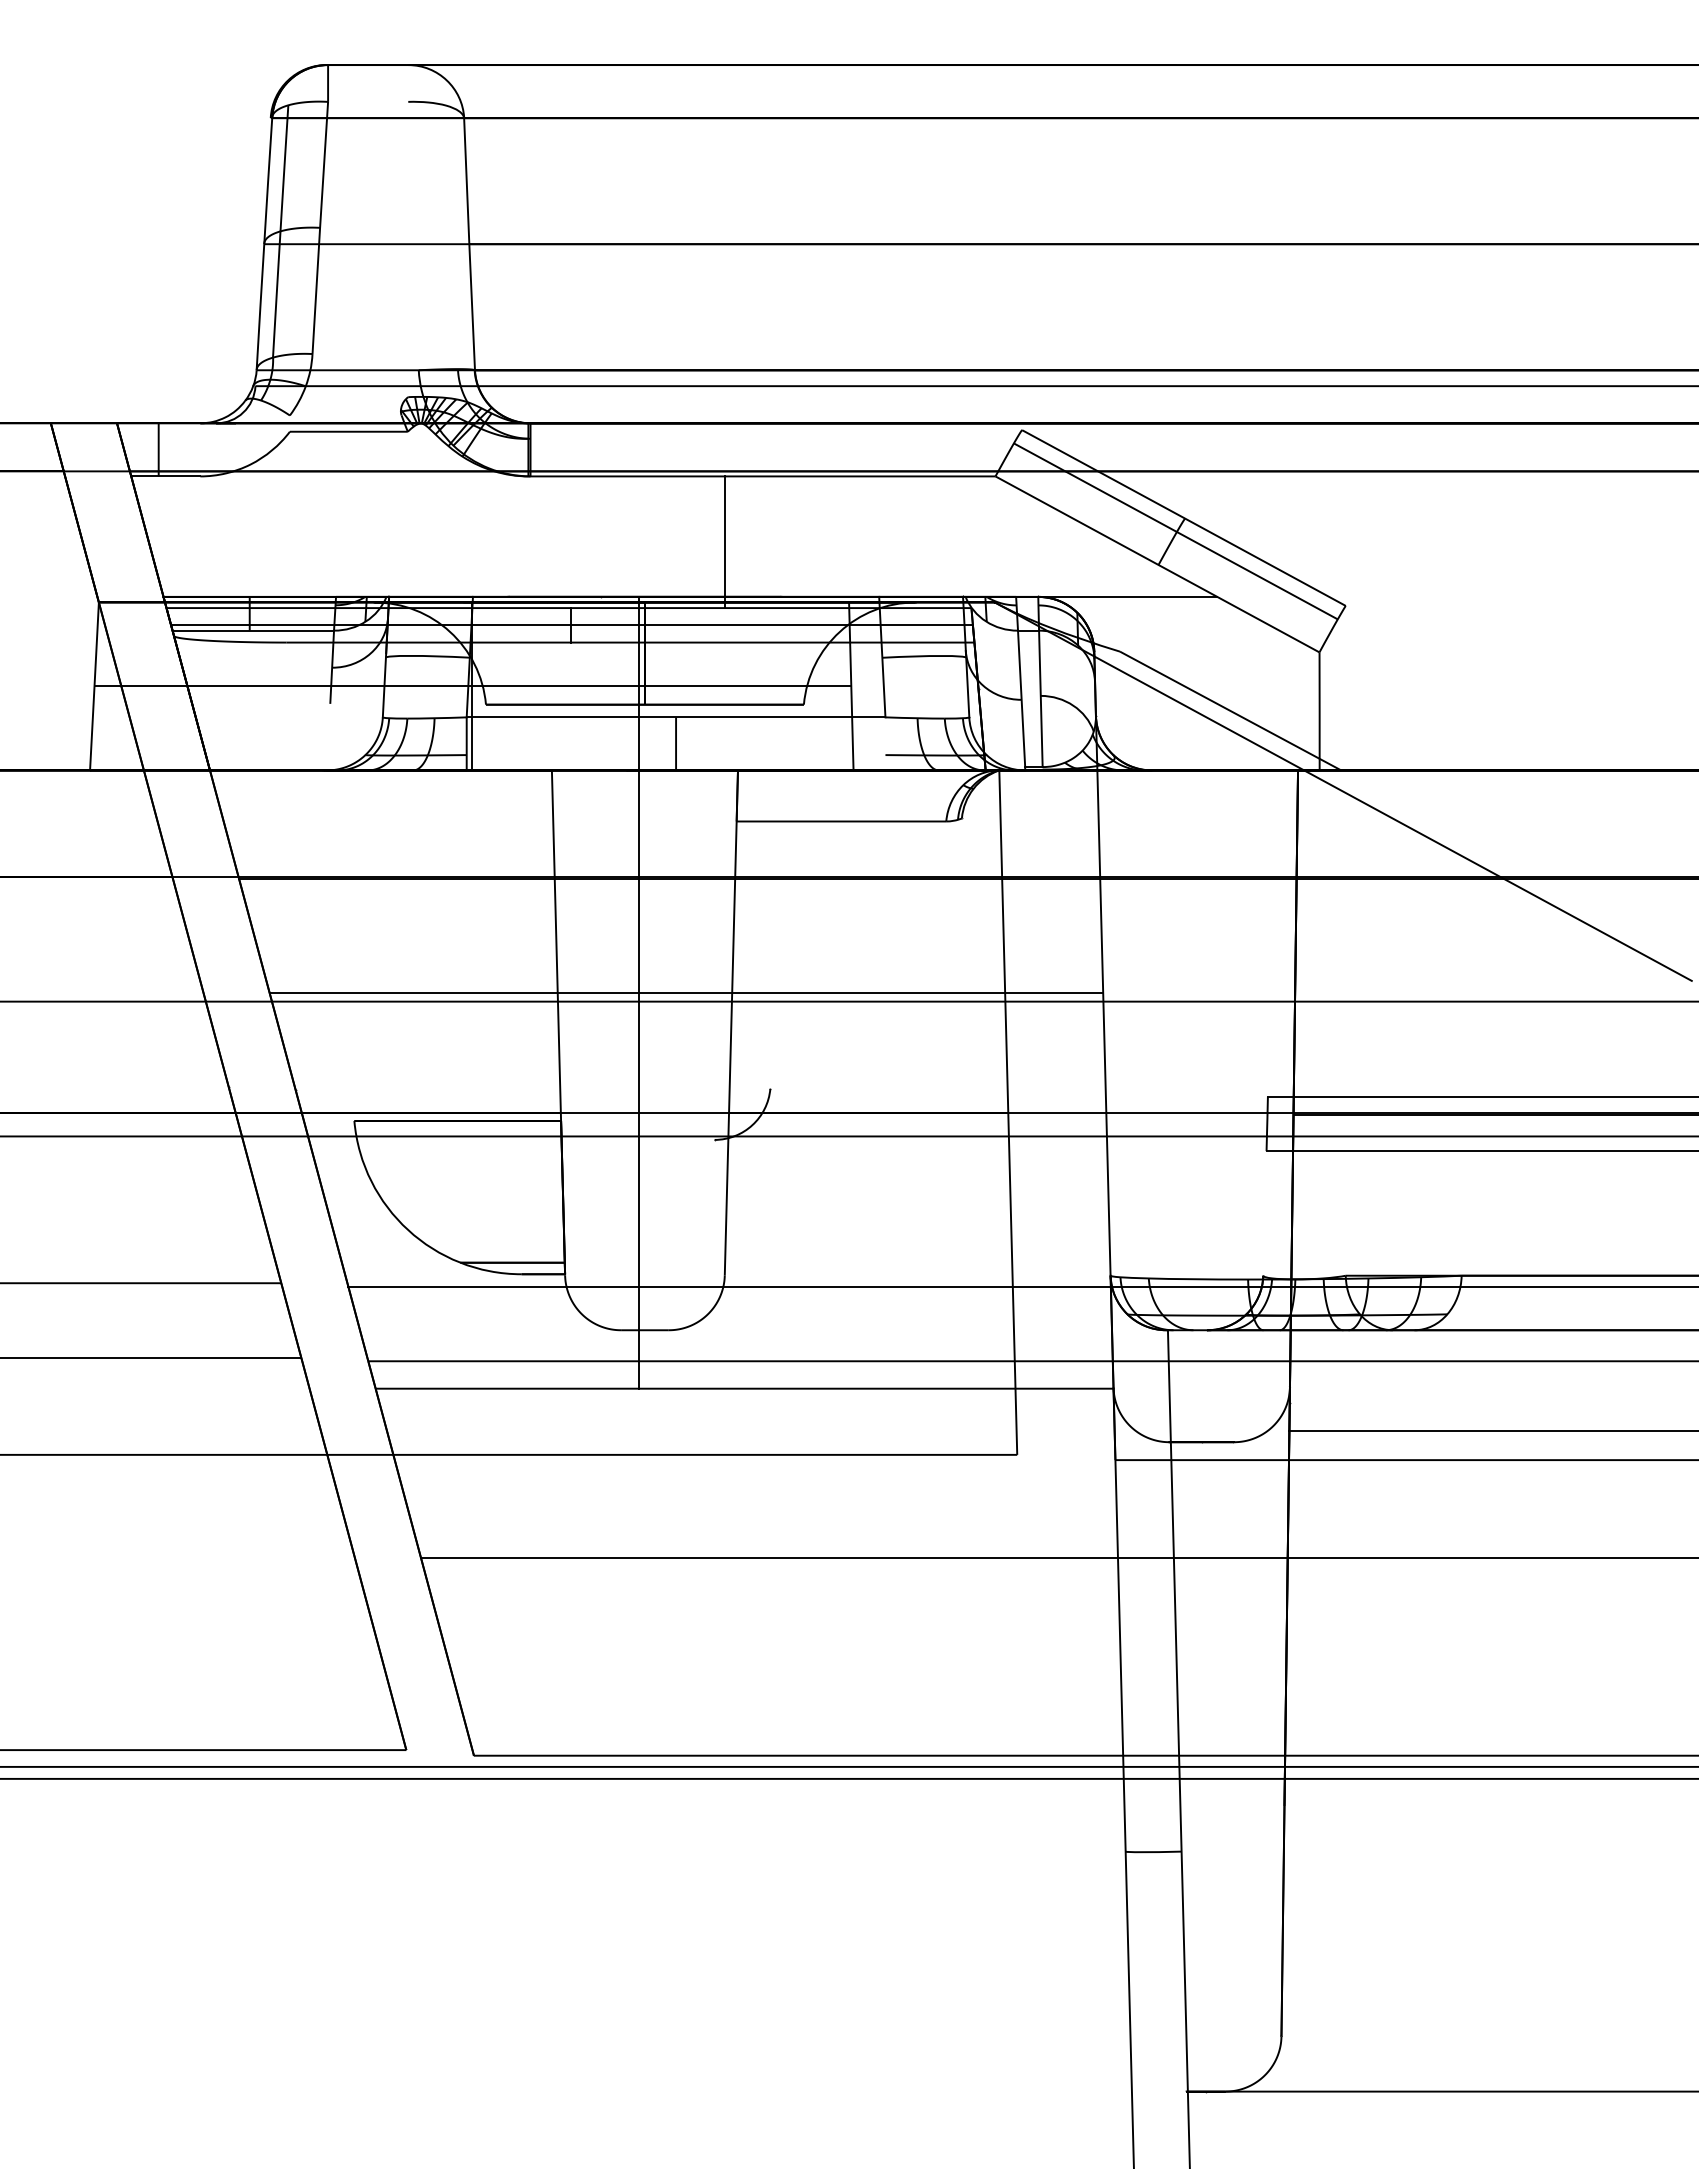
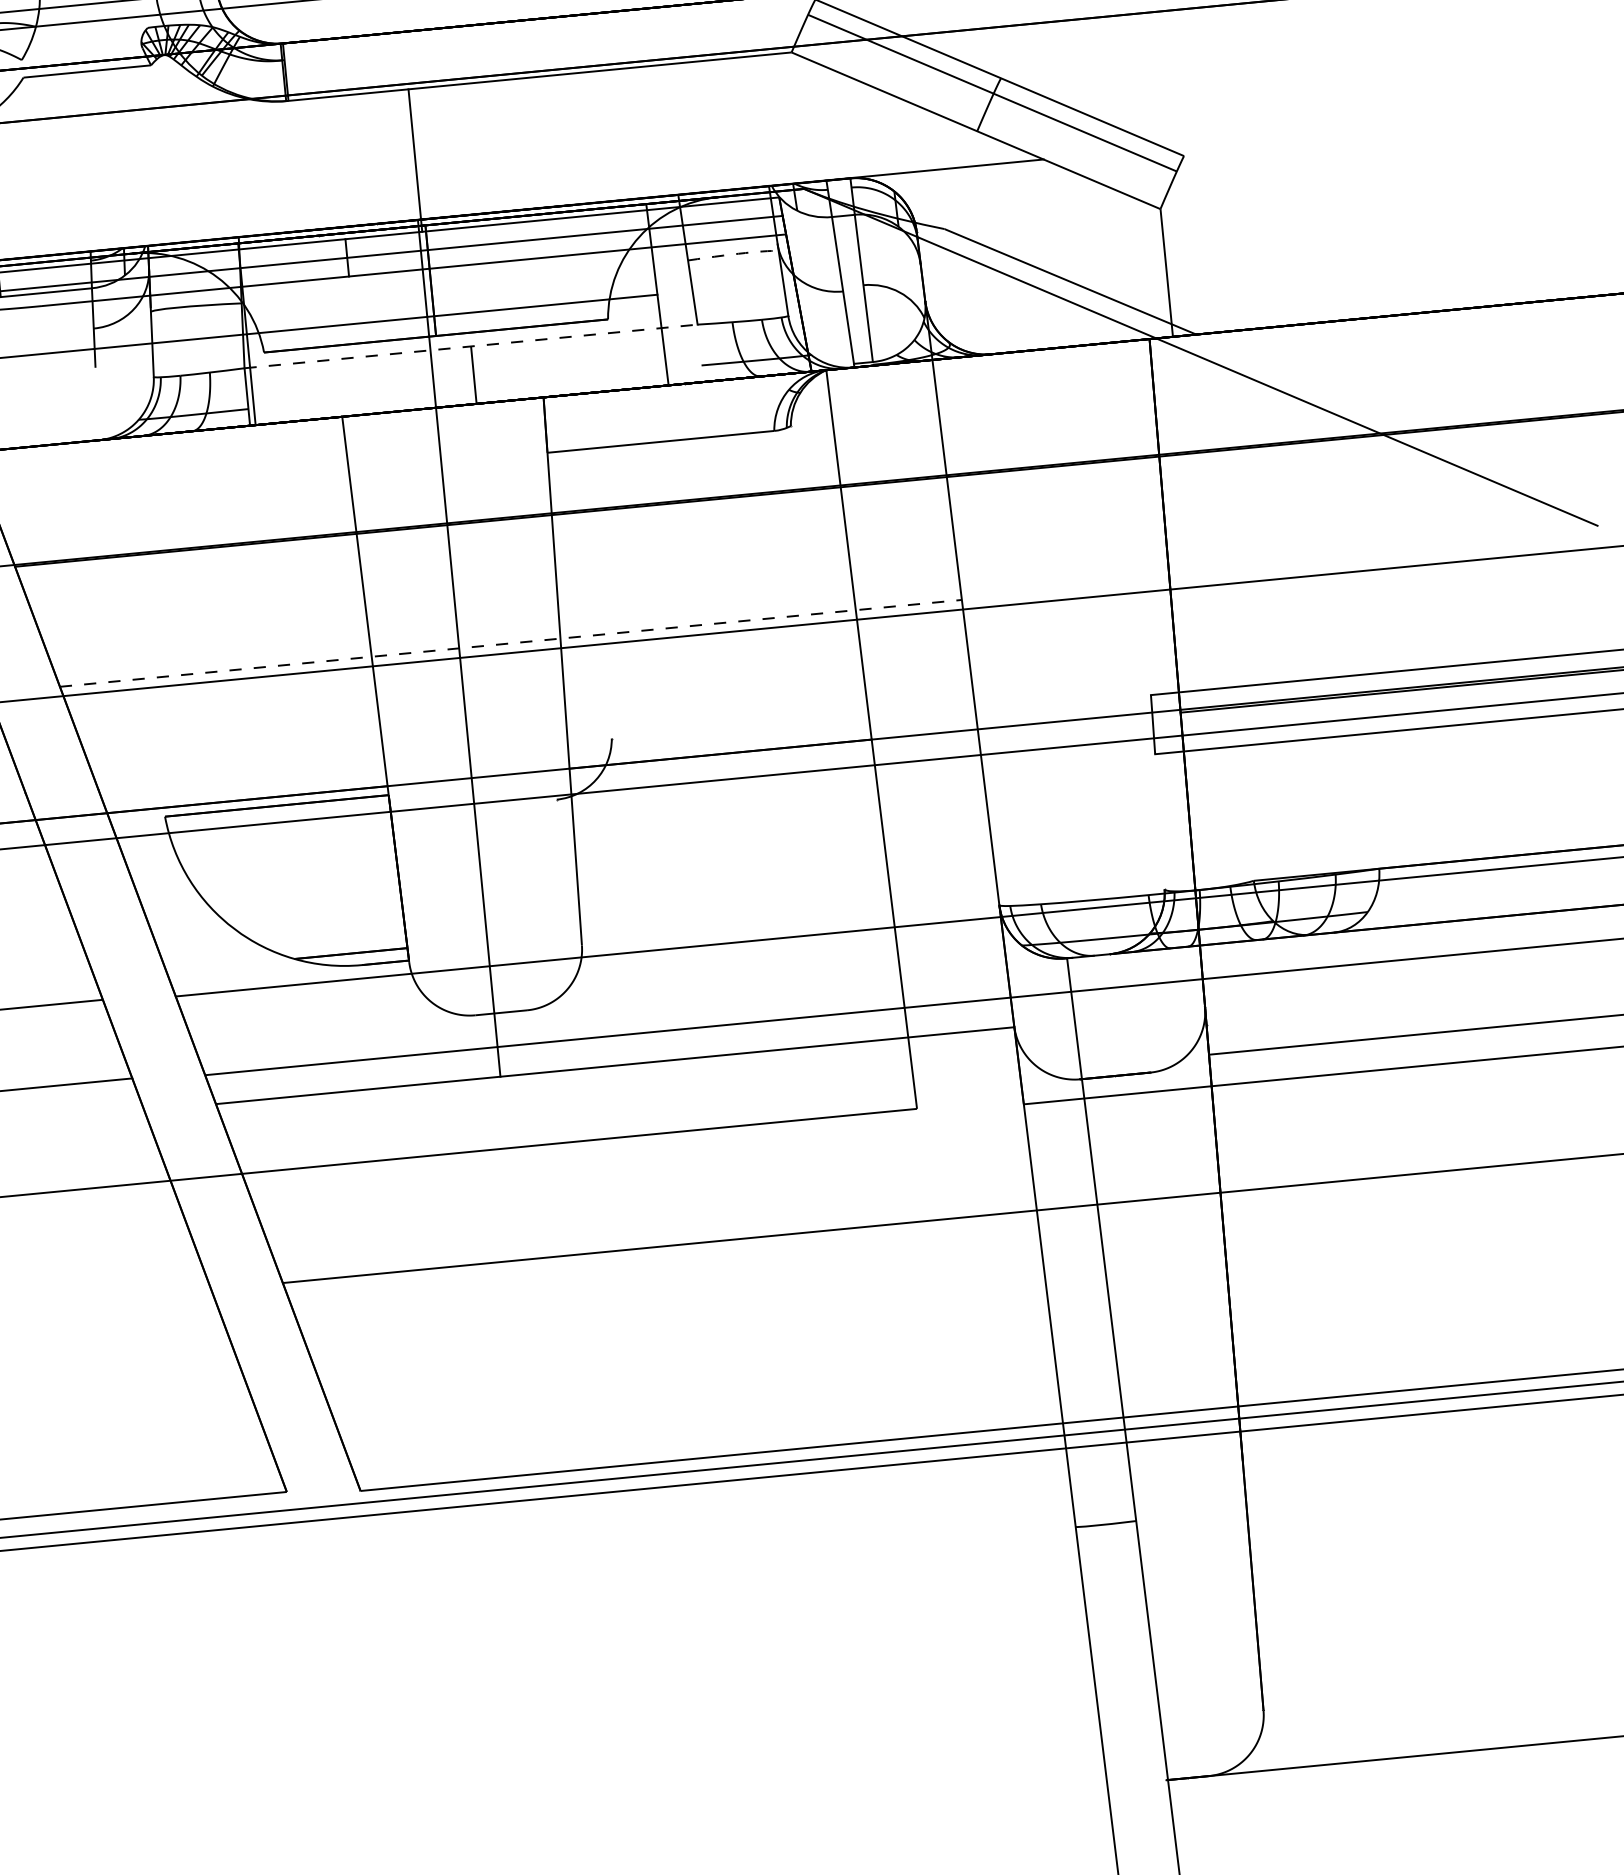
line: (725, 542) -> (415, 160), moved
arc: (929, 656) -> (738, 254), solid -> dashed
line: (676, 717) -> (471, 346), solid -> dashed
line: (686, 992) -> (511, 643), solid -> dashed

